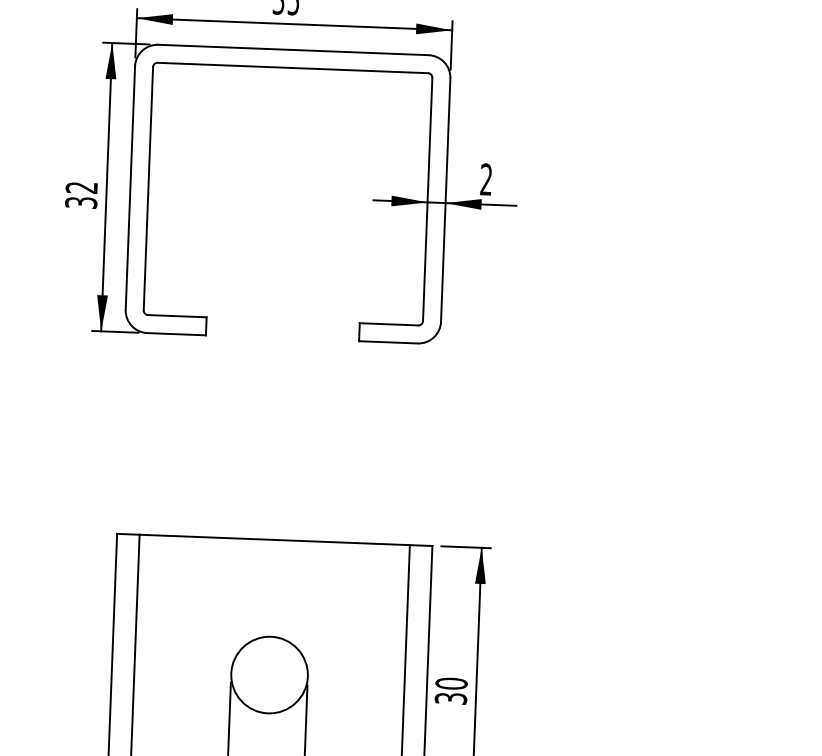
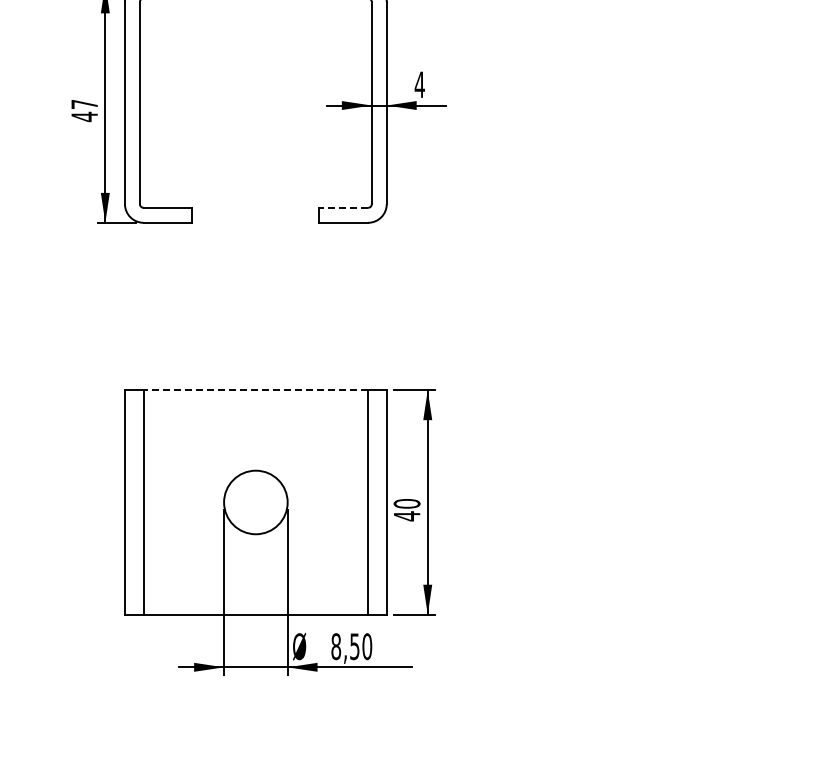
text: (485, 179) -> (419, 84), 2 -> 4
text: (81, 196) -> (84, 111), 32 -> 47
line: (388, 323) -> (343, 207), solid -> dashed
line: (274, 540) -> (255, 390), solid -> dashed
text: (450, 698) -> (406, 516), 30 -> 40

